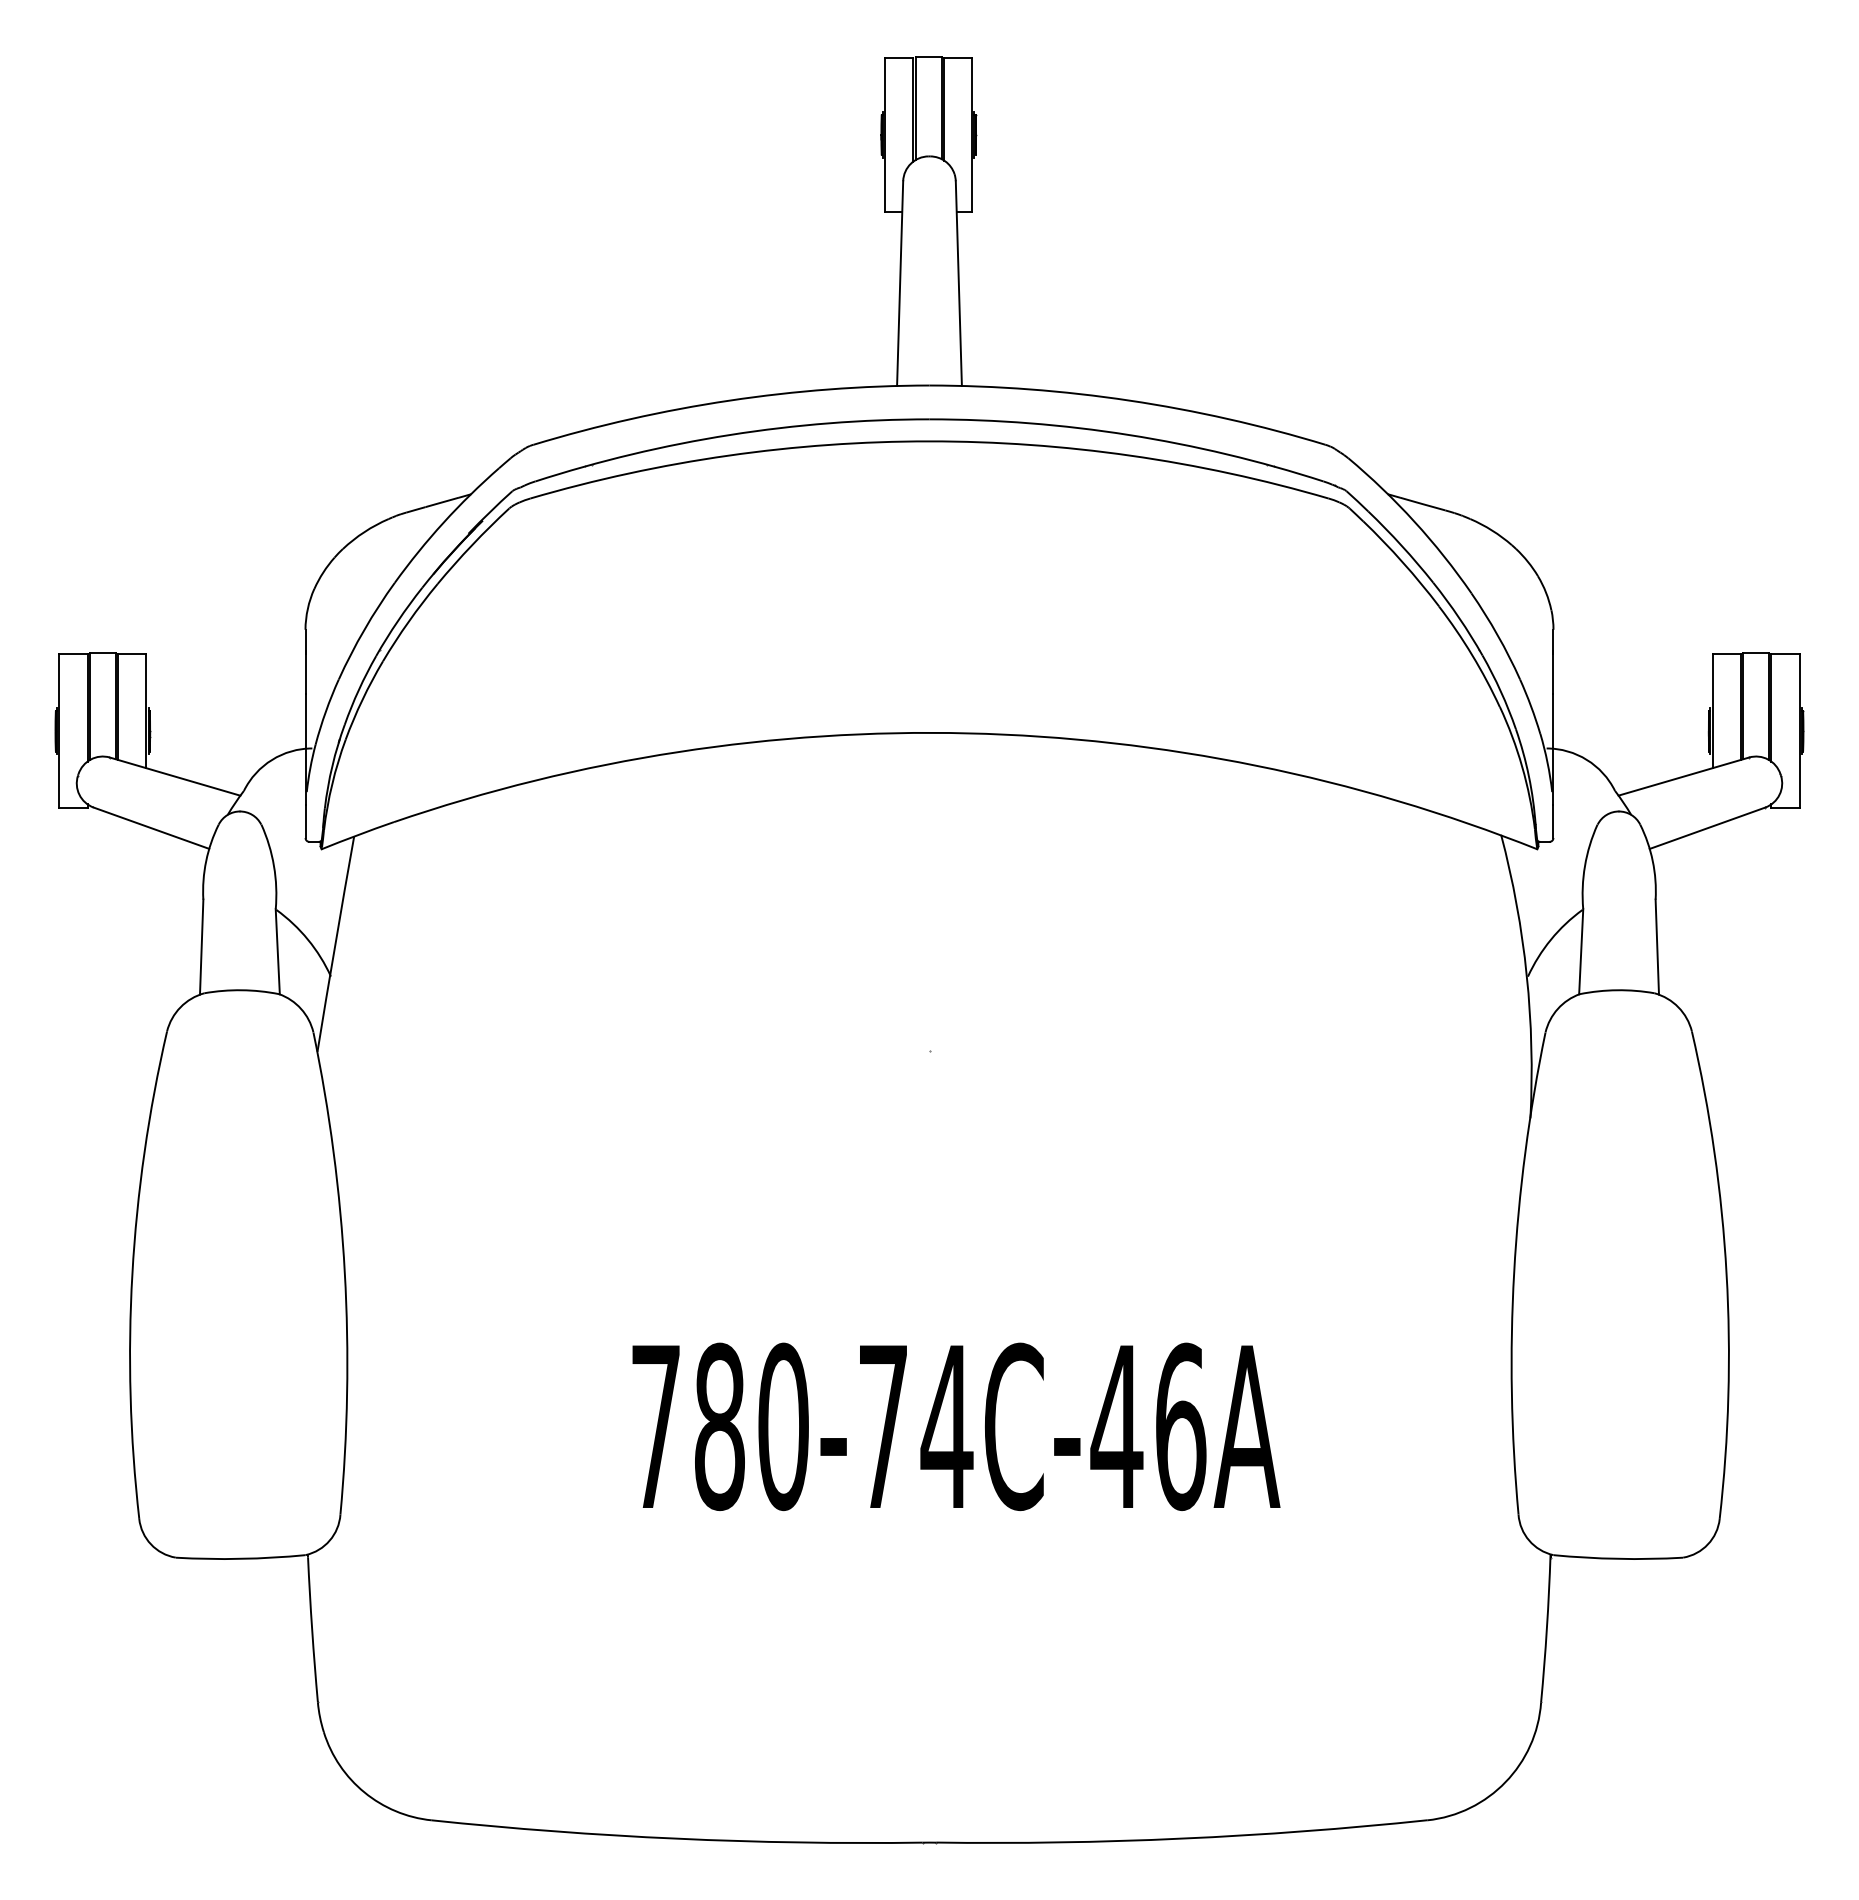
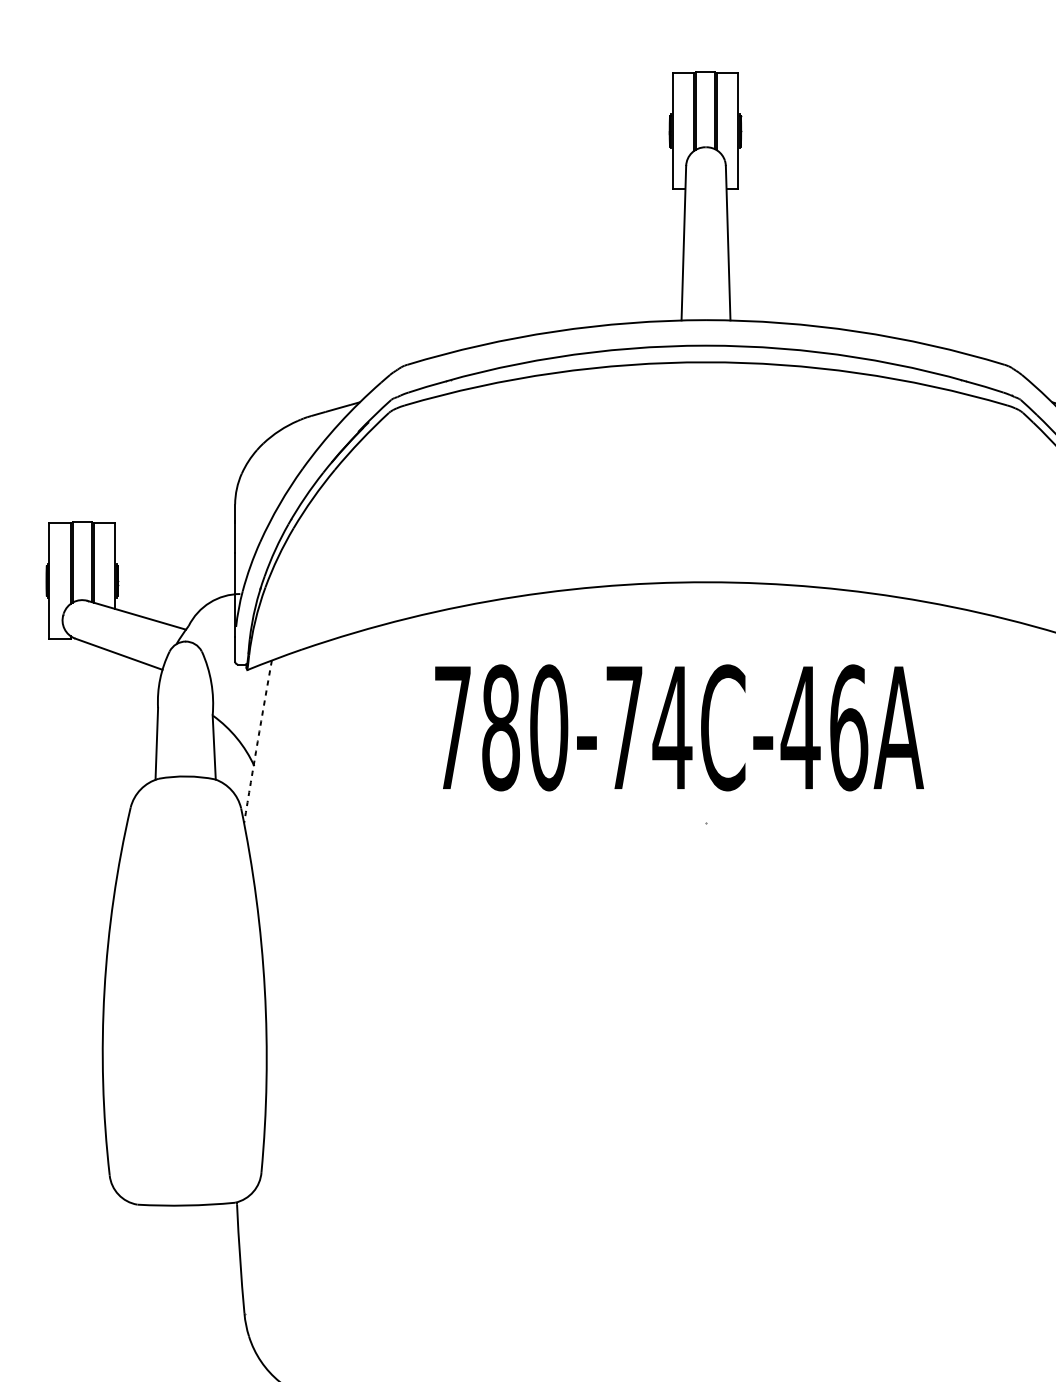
arc: (335, 944) -> (257, 741), solid -> dashed
text: (956, 1426) -> (679, 727), moved

